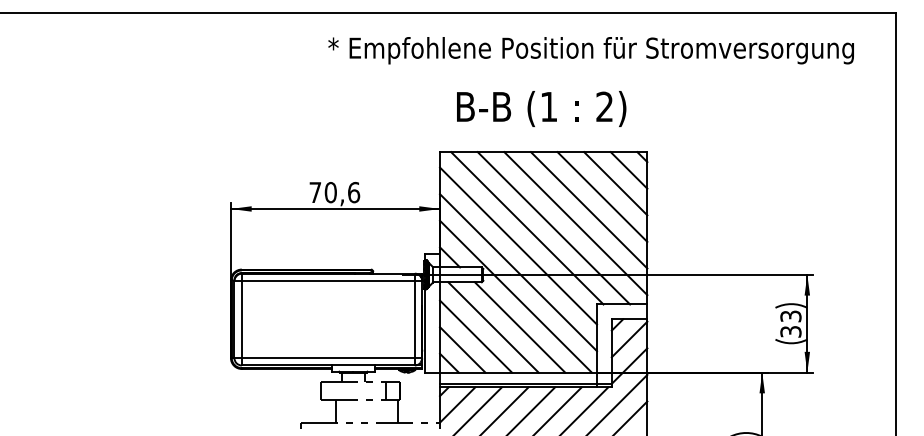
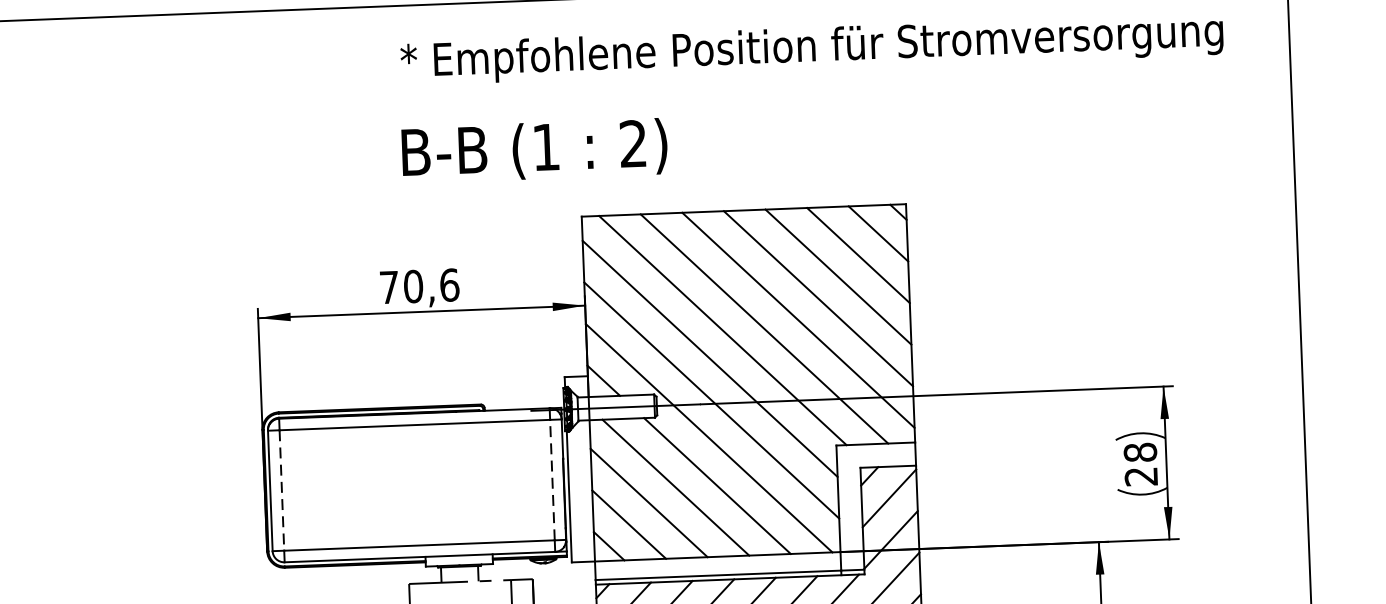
text: (541, 108) -> (534, 150), moved
line: (241, 319) -> (281, 490), solid -> dashed
line: (414, 319) -> (551, 479), solid -> dashed
text: (790, 323) -> (1140, 463), 33 -> 28

